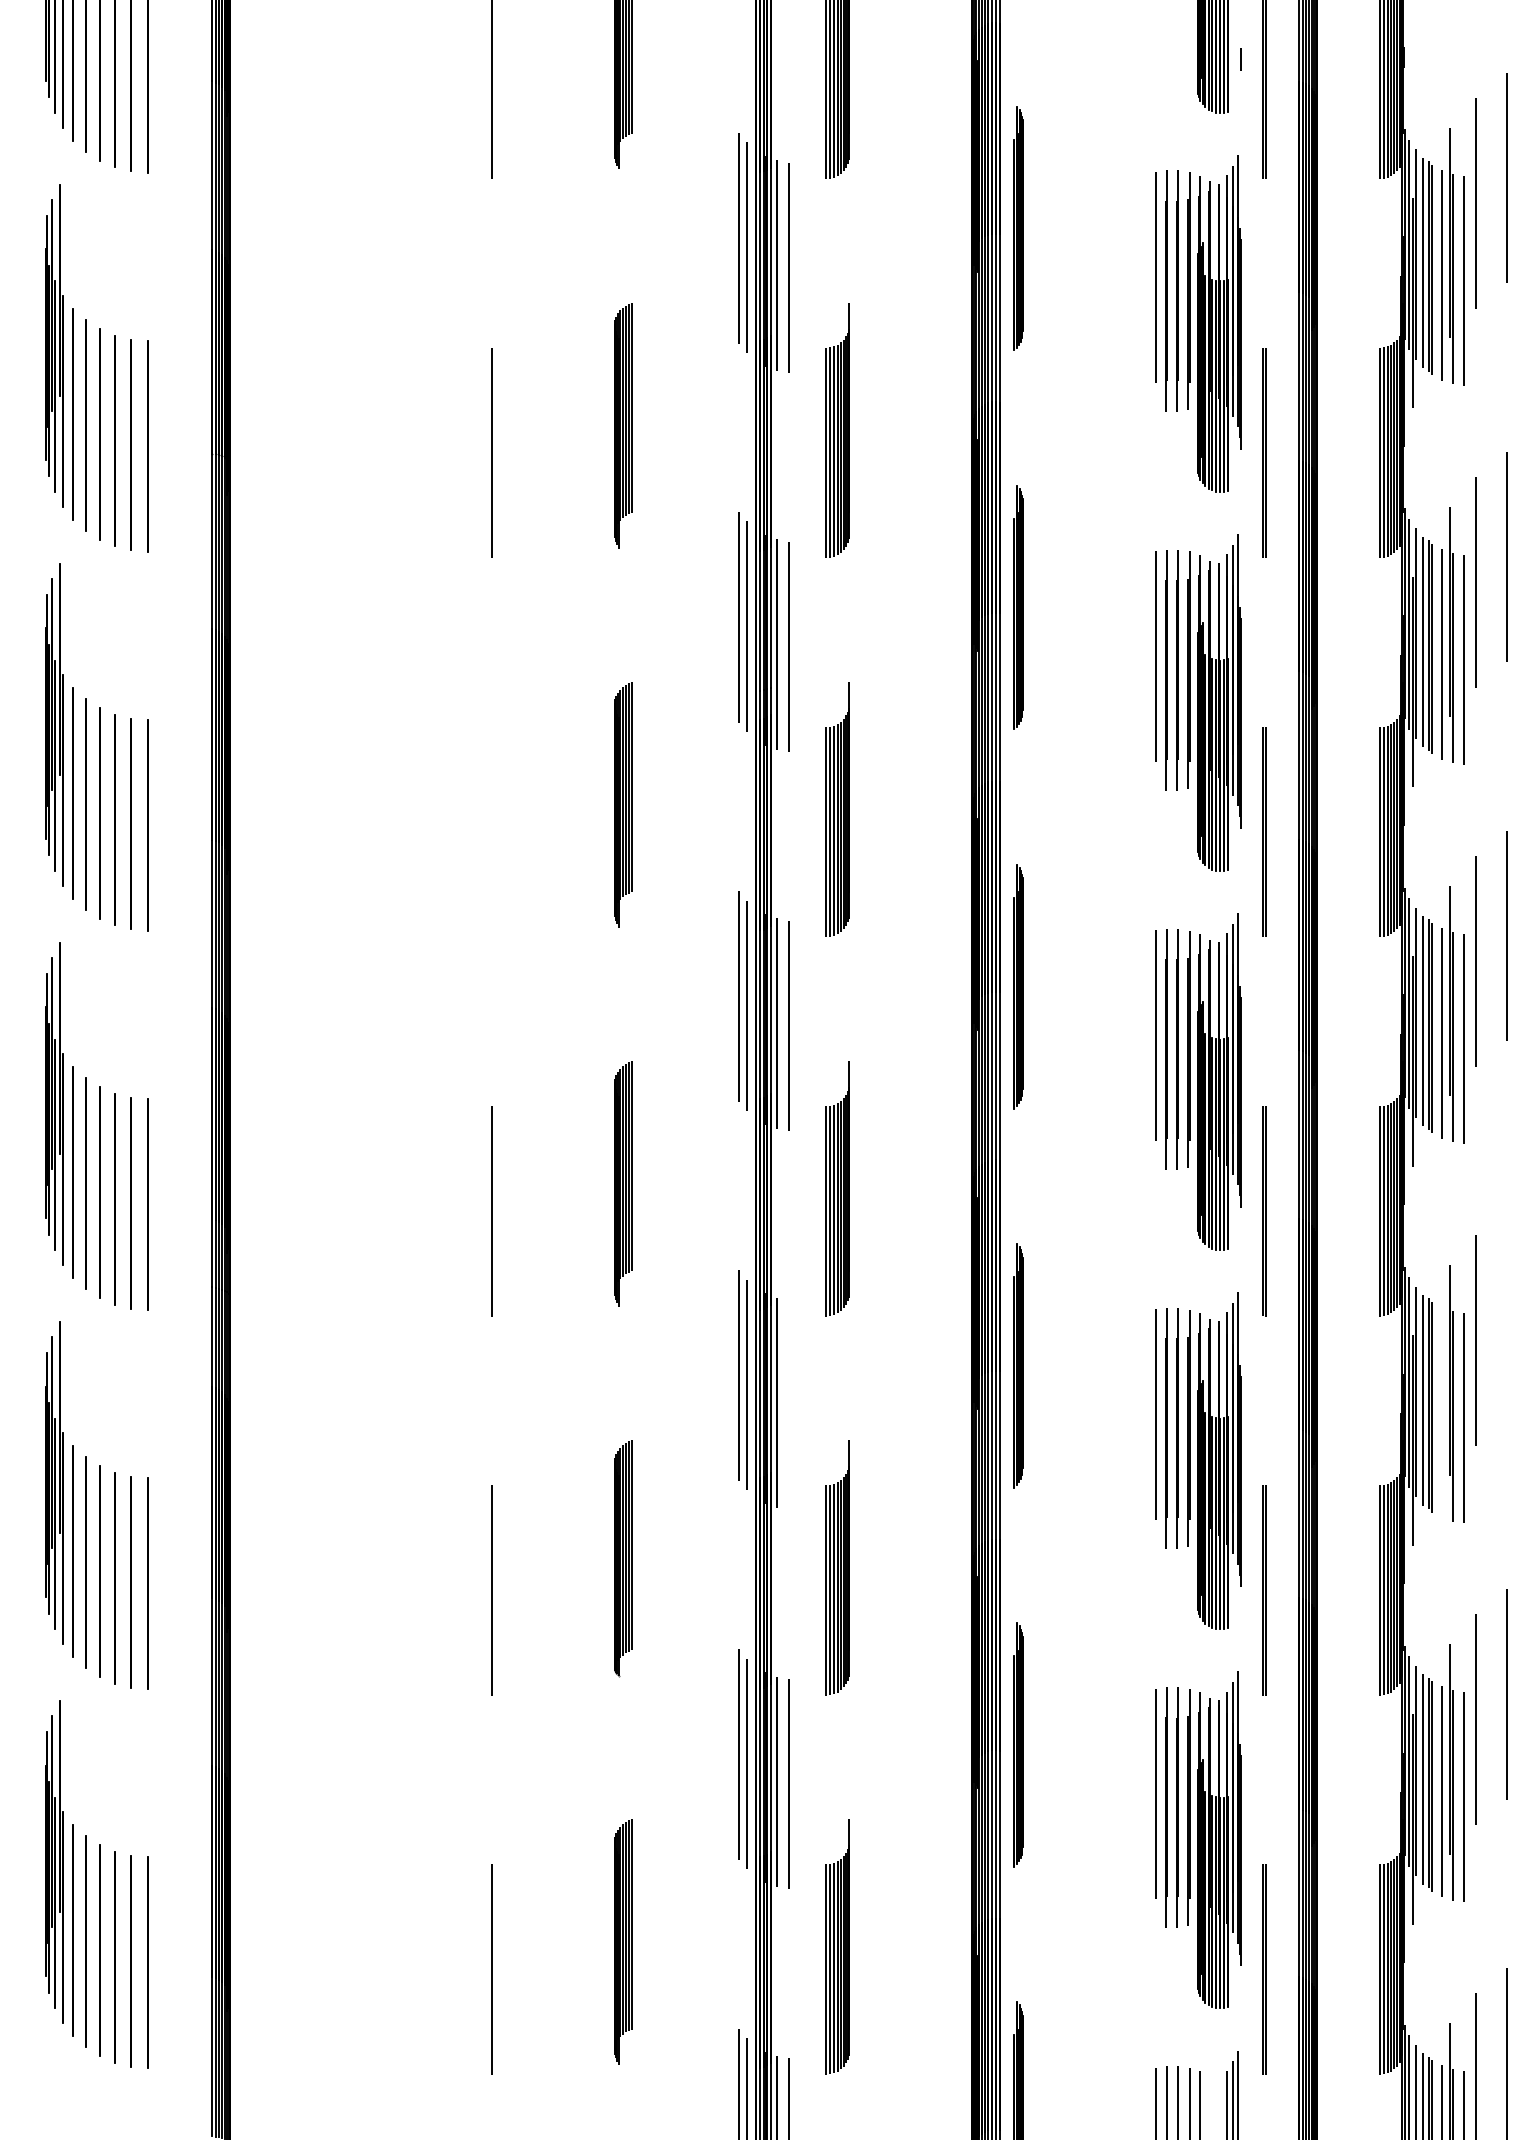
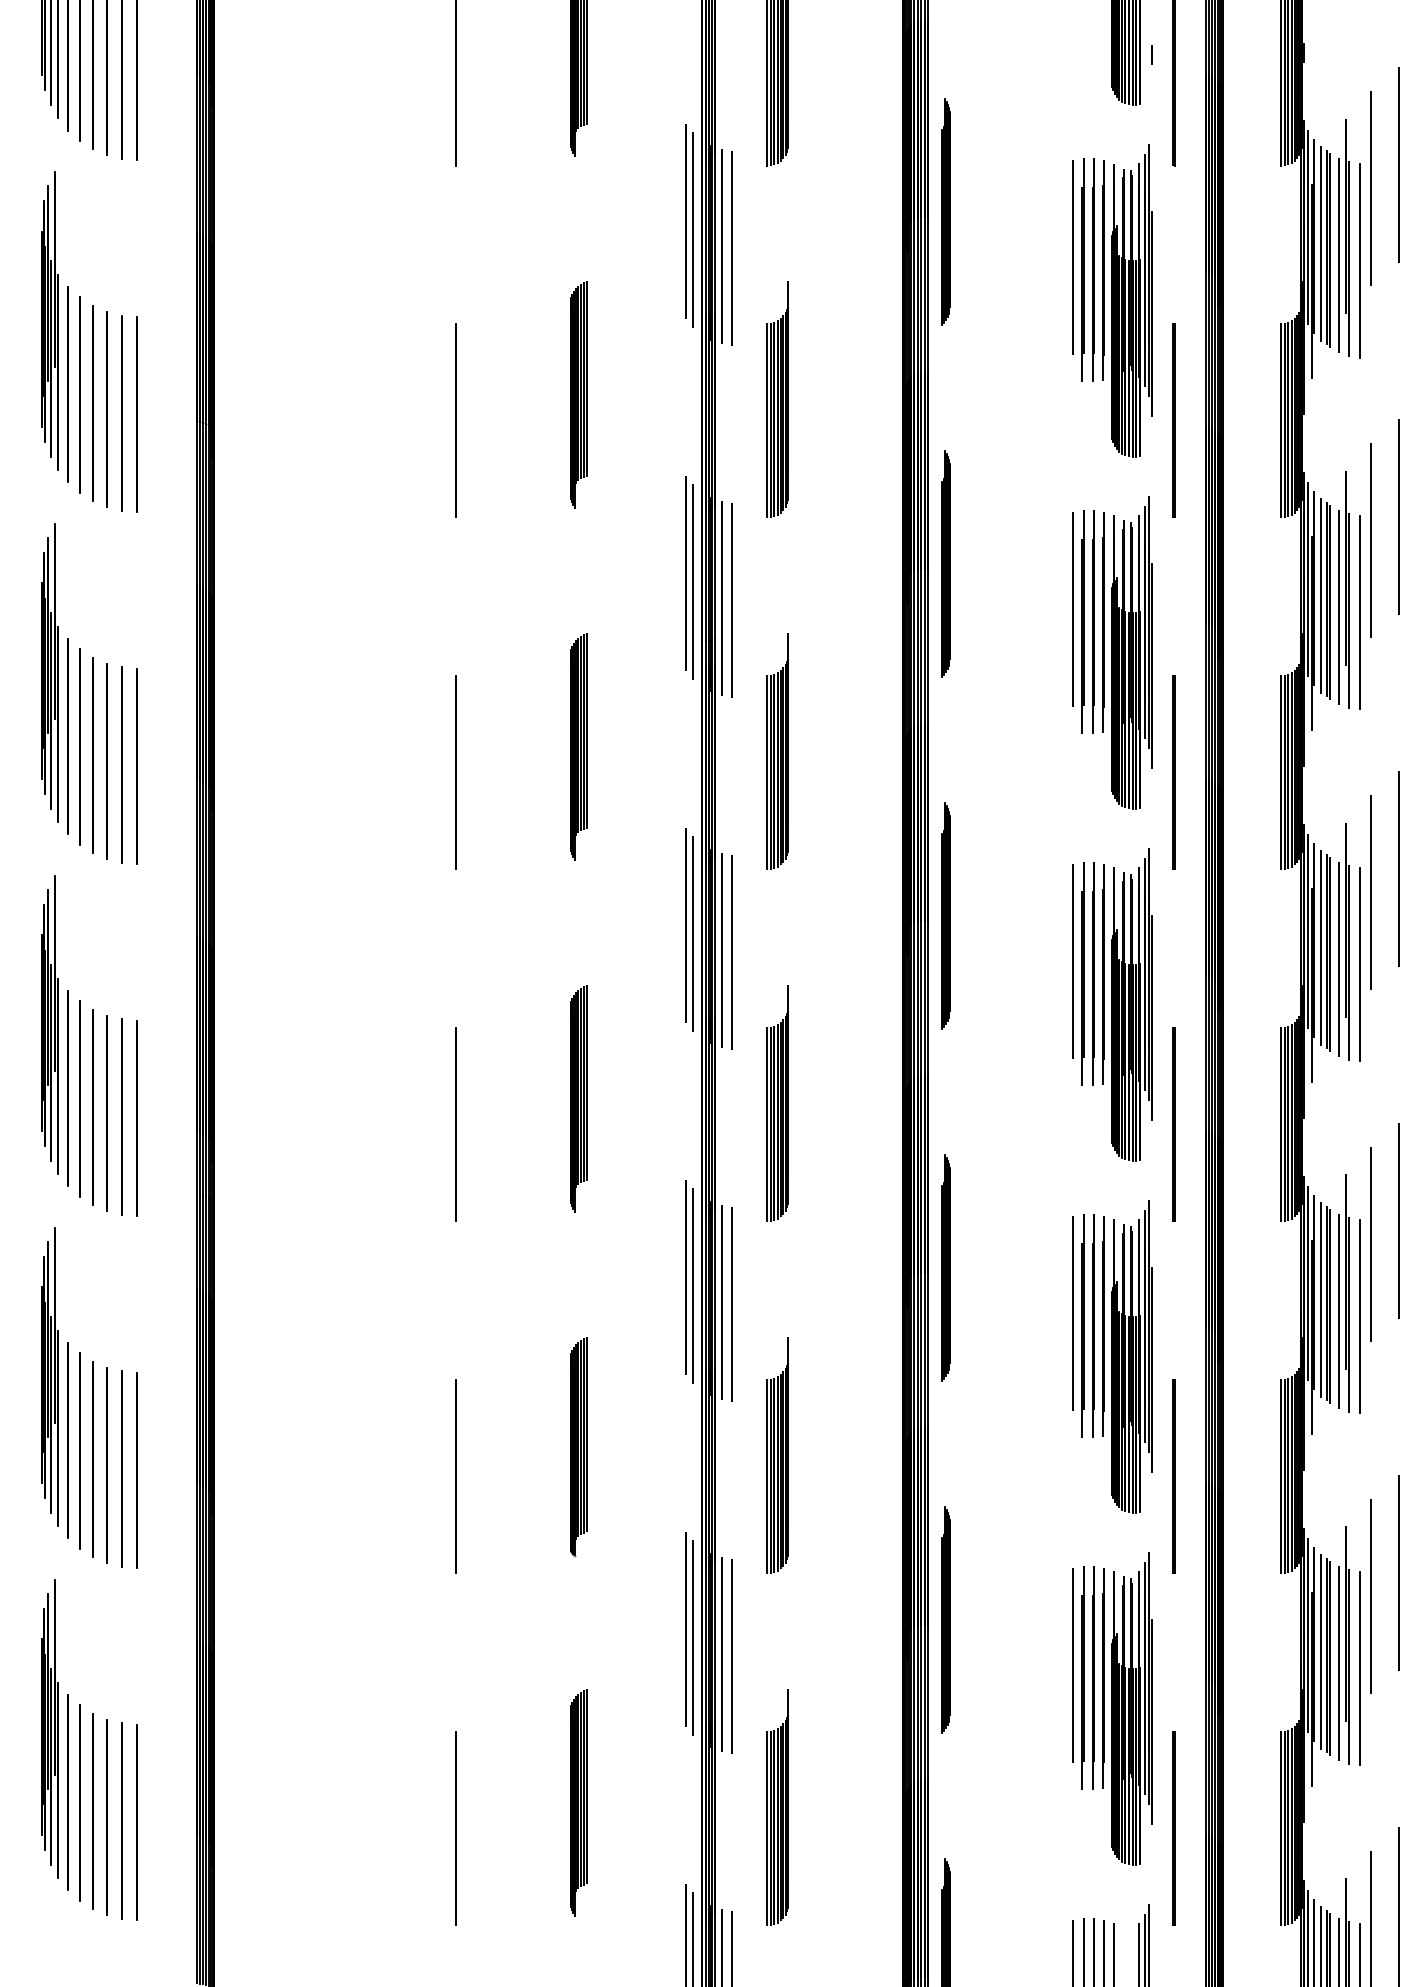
line: (491, 831) -> (456, 772), added
line: (1507, 1314) -> (1399, 1220), added
line: (788, 1404) -> (732, 1304), added
line: (1442, 1412) -> (1339, 1311), added

